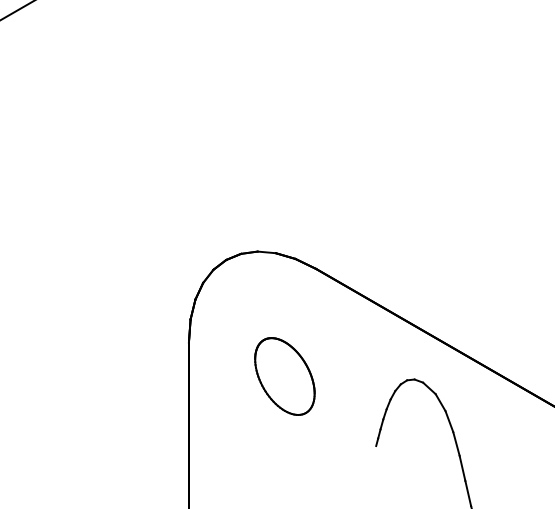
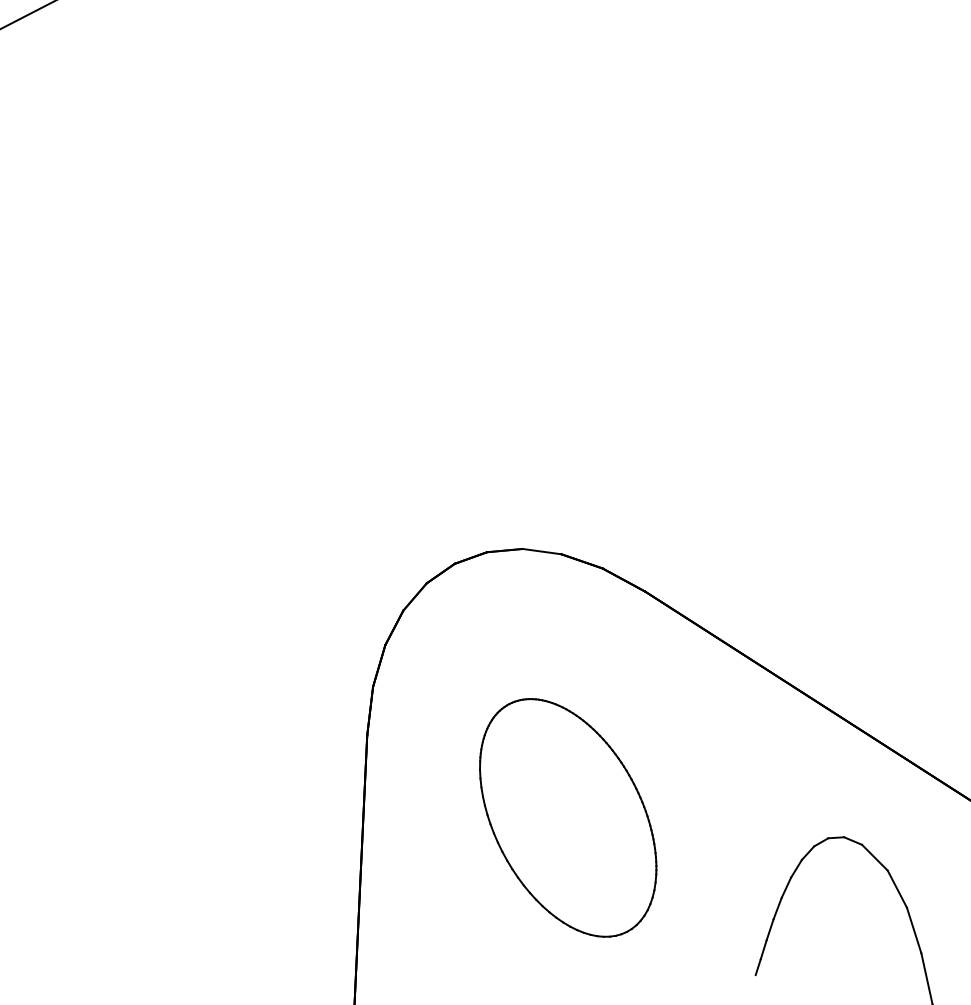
part: (284, 376) -> (567, 817), size x1.43

